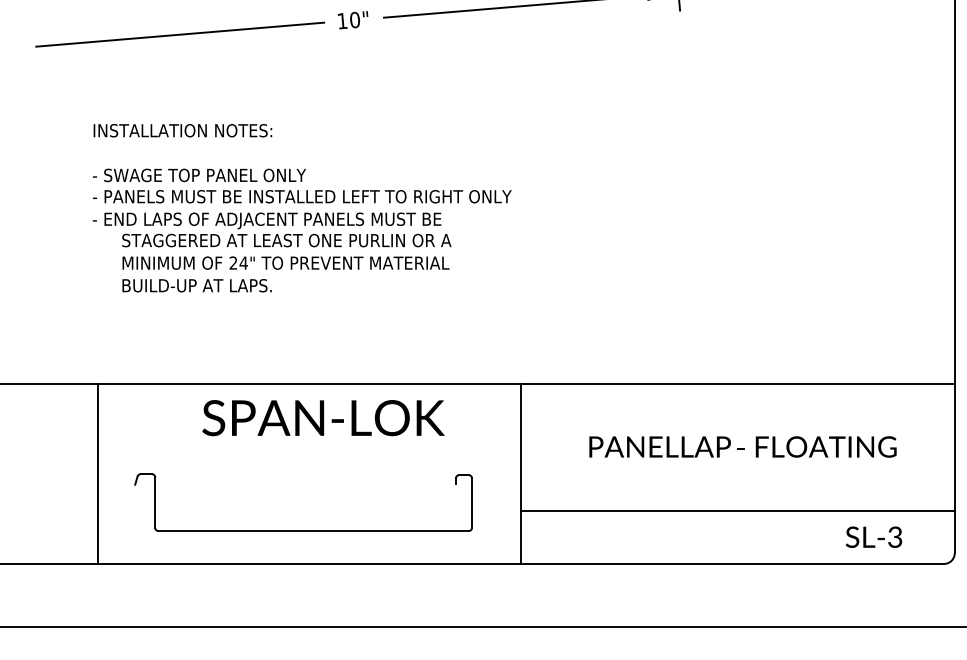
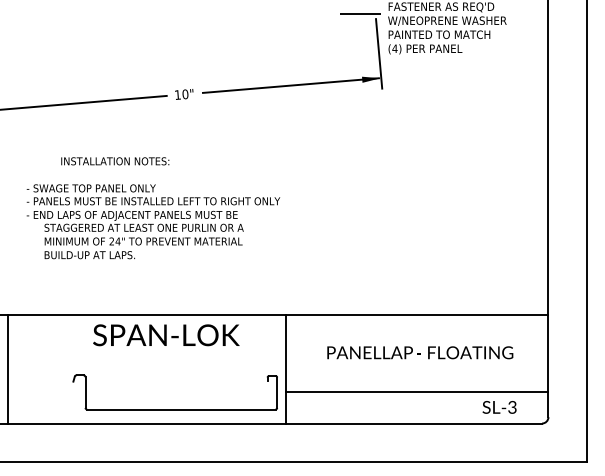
text: (183, 130) -> (115, 161), moved
line: (99, 472) -> (8, 368), moved
part: (302, 530) -> (174, 409), moved

